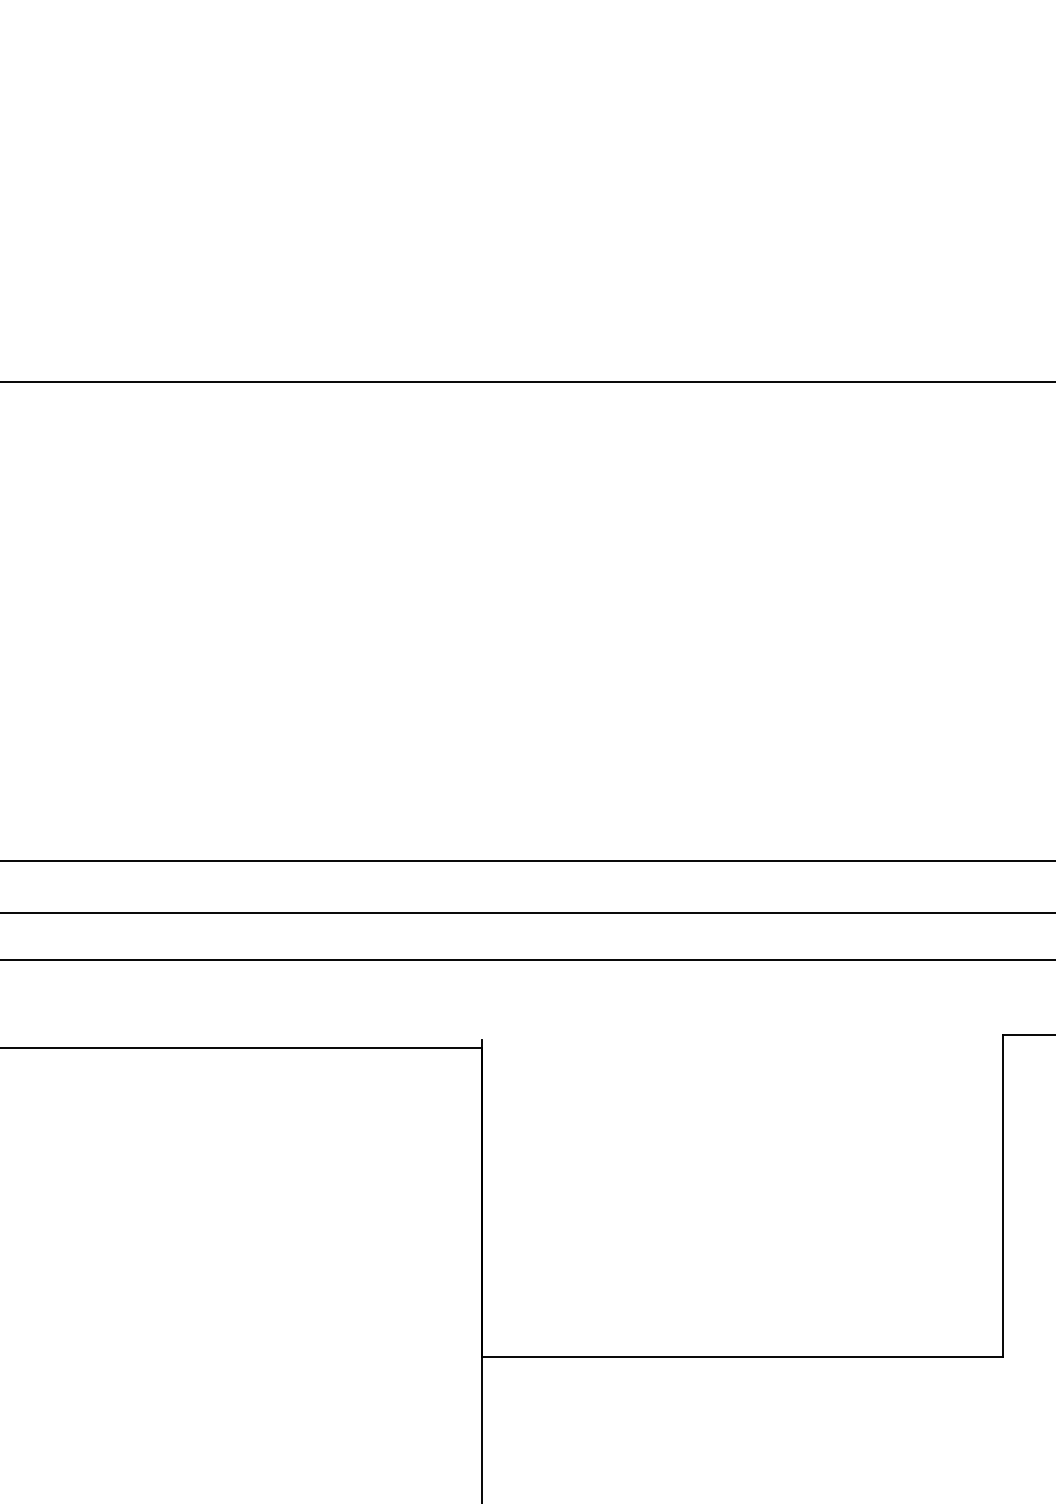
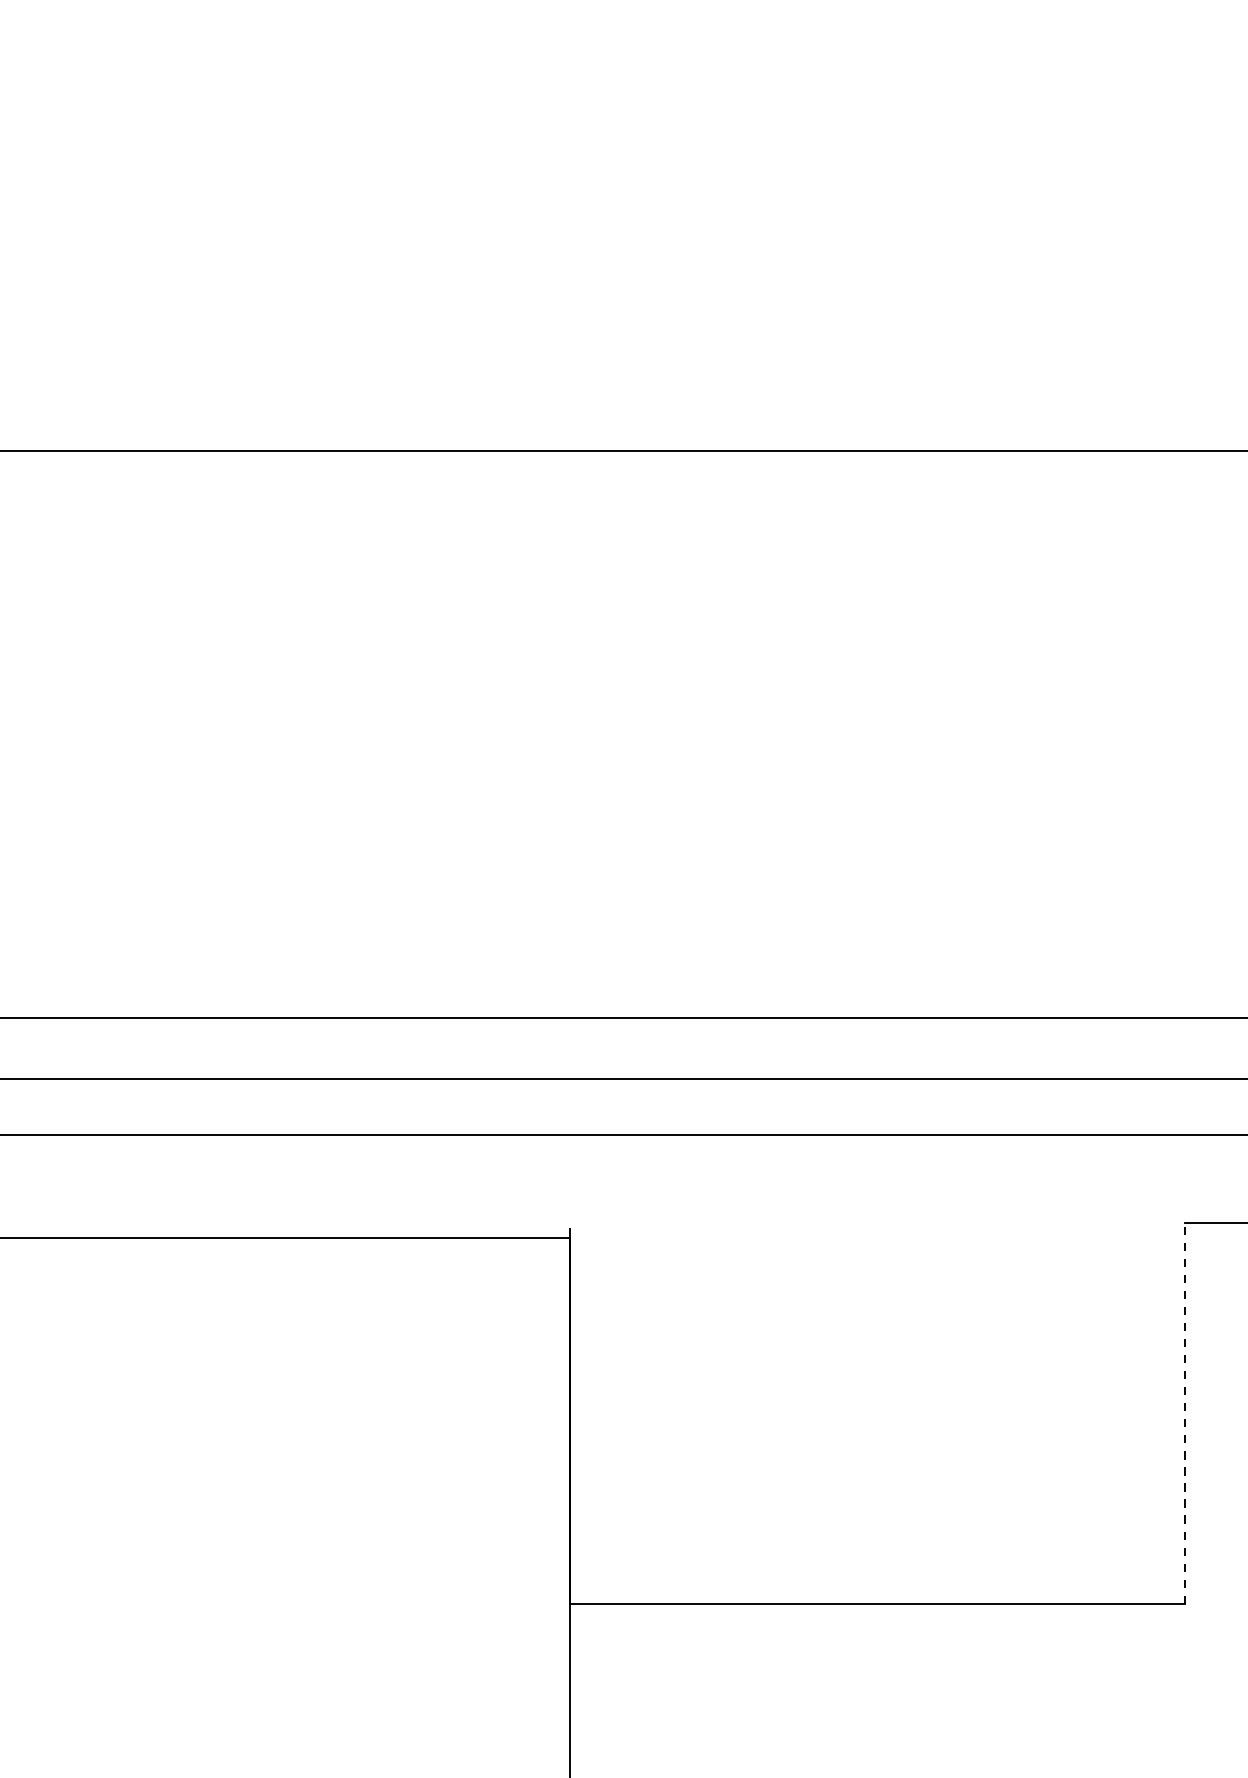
line: (1002, 1195) -> (1184, 1413), solid -> dashed

